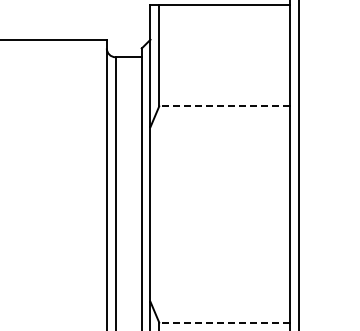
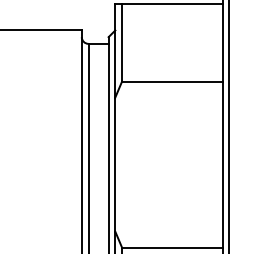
line: (224, 106) -> (172, 81), dashed -> solid
line: (224, 322) -> (172, 247), dashed -> solid

